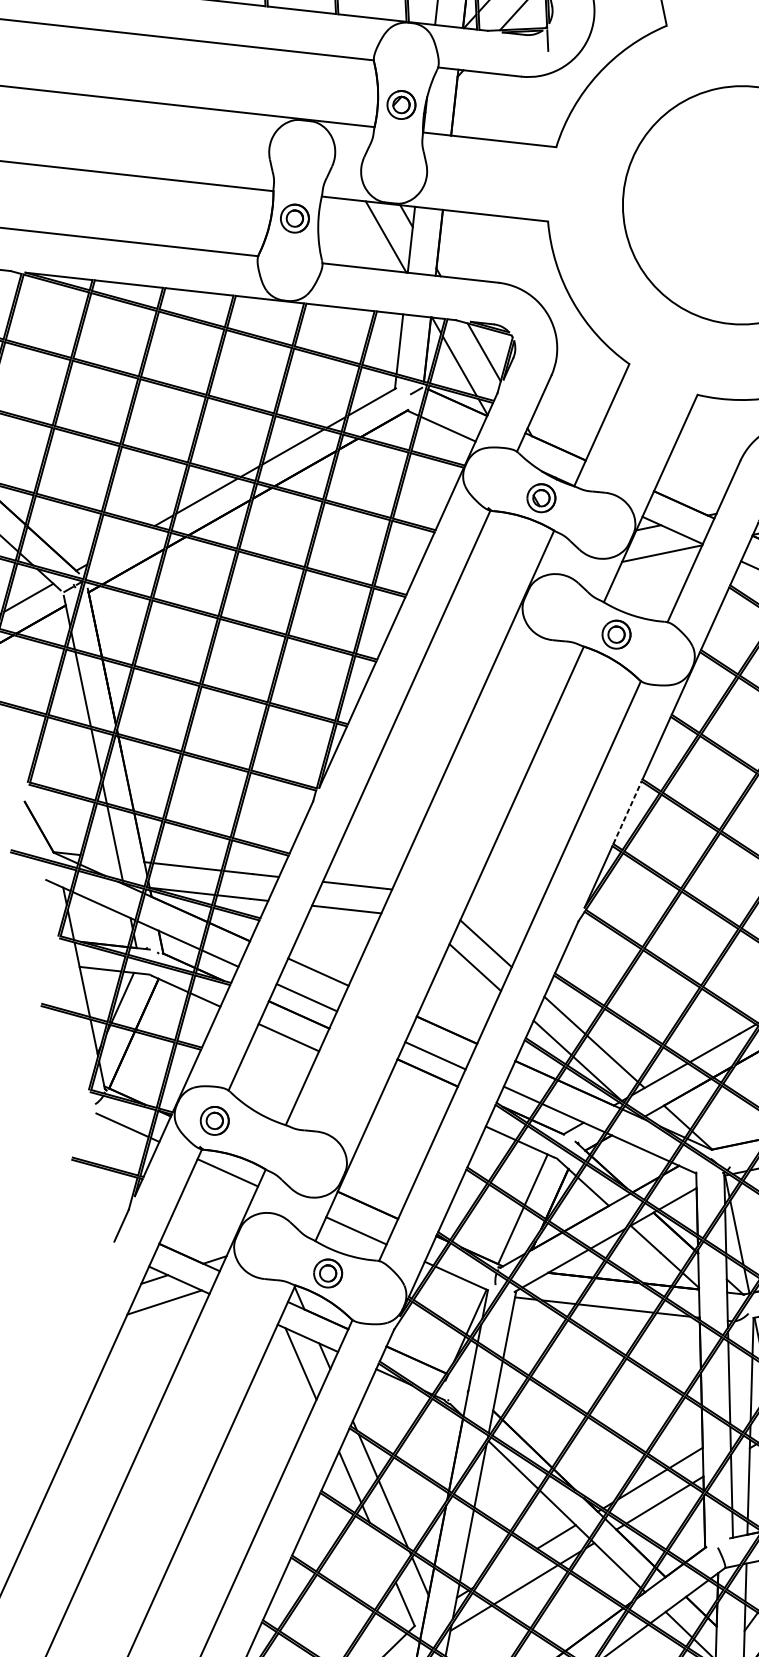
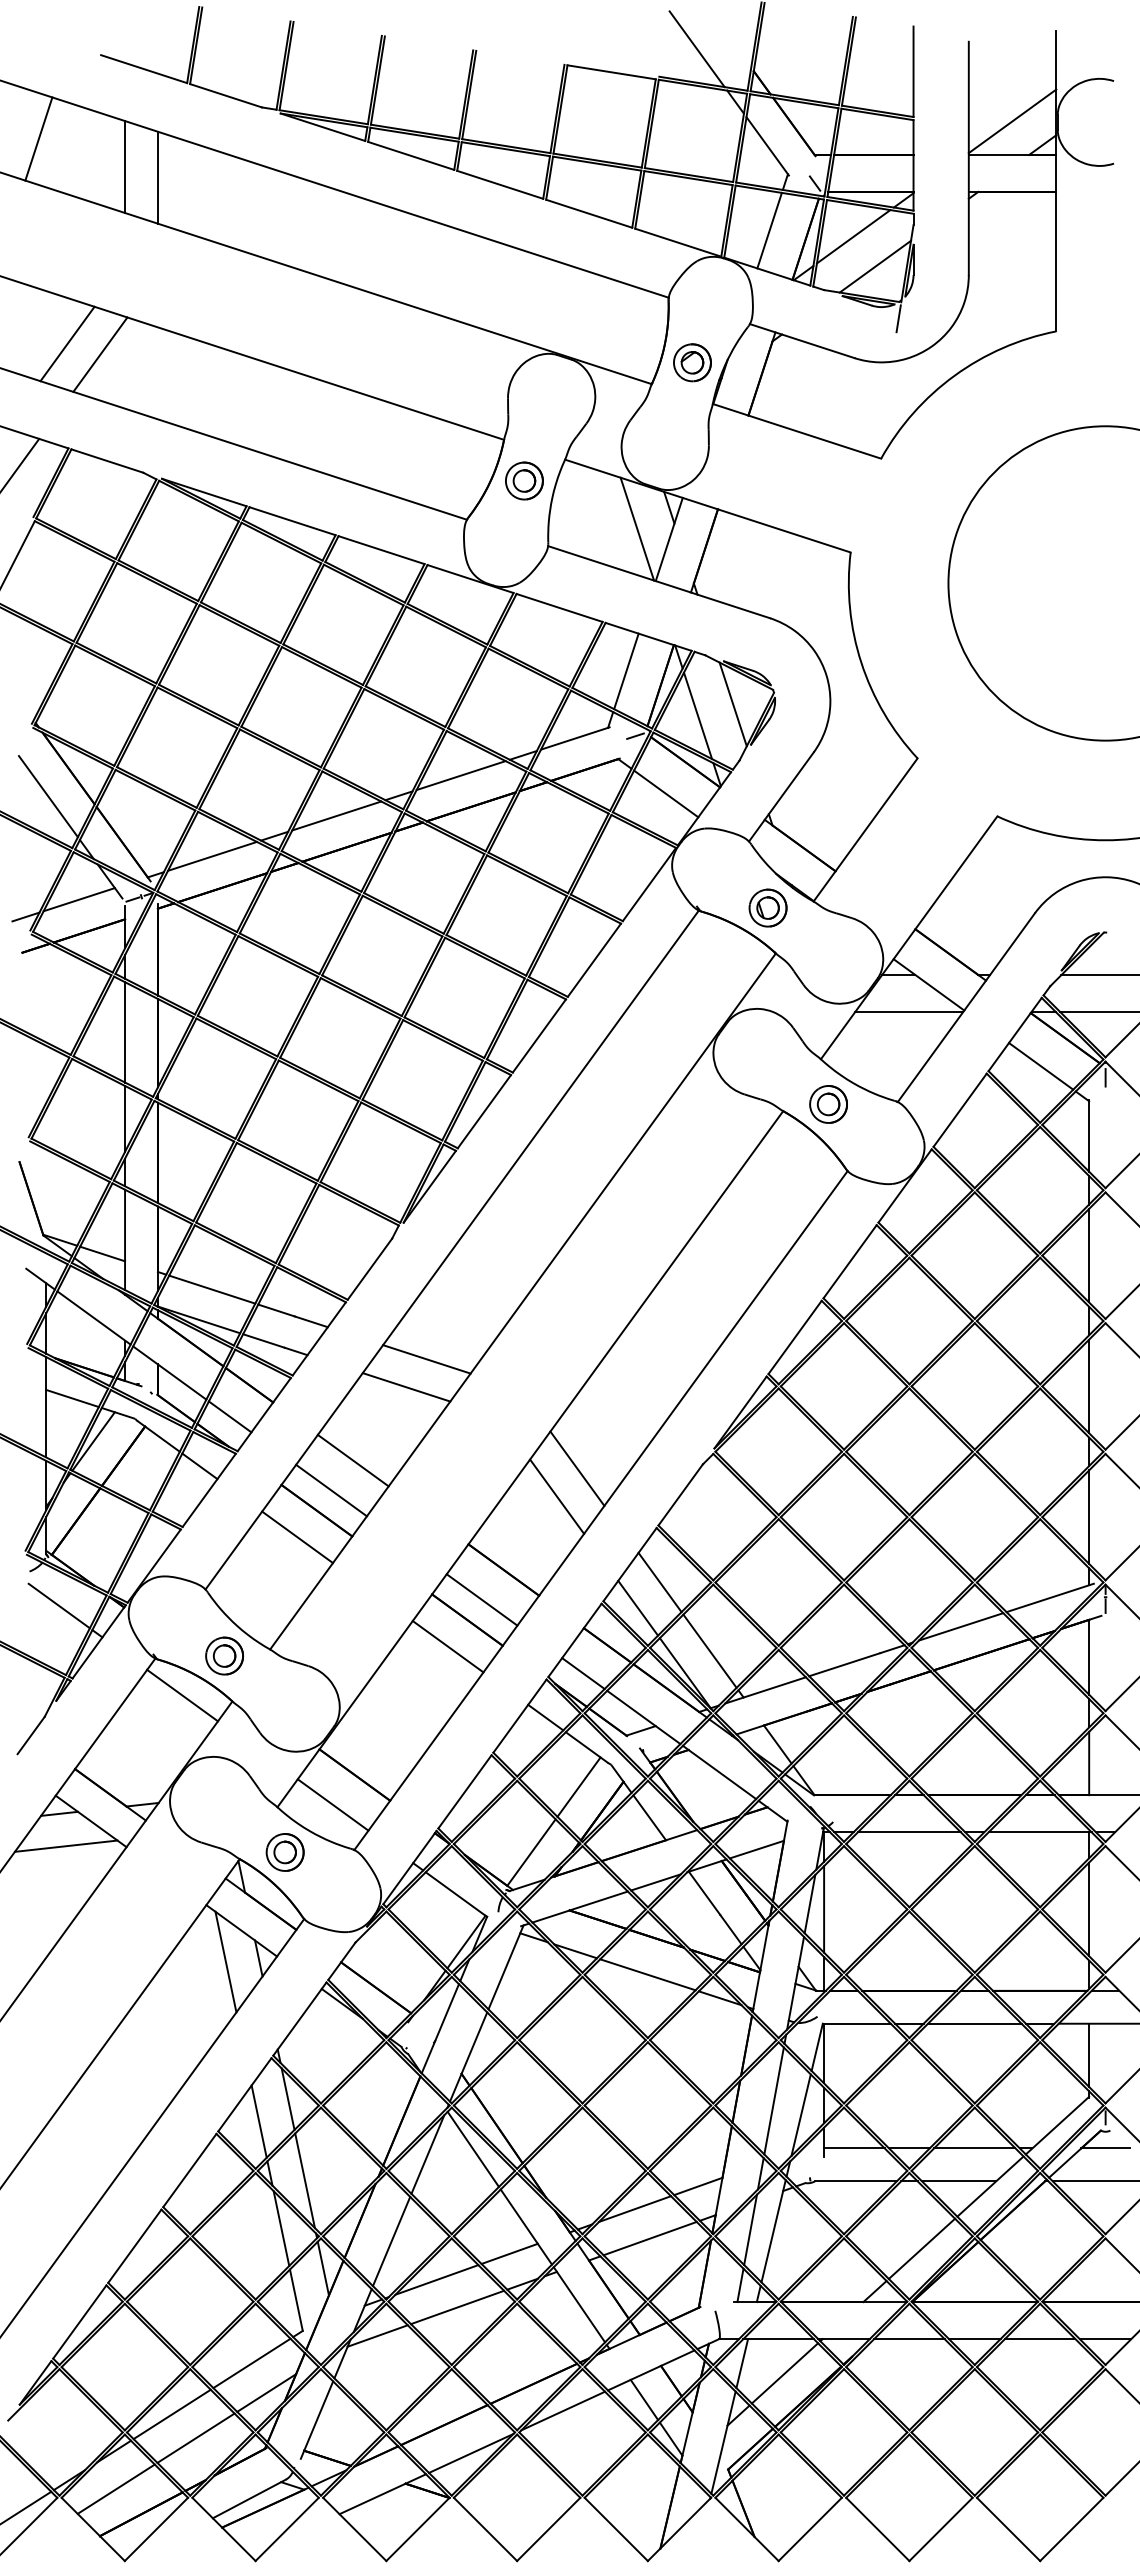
line: (120, 544) -> (212, 855), added
line: (627, 812) -> (795, 1337), dashed -> solid
line: (100, 856) -> (102, 1253), added
line: (416, 1095) -> (447, 1646), added
part: (214, 1120) -> (224, 1655), moved
line: (383, 1553) -> (281, 2228), added
line: (506, 1567) -> (436, 2279), added

